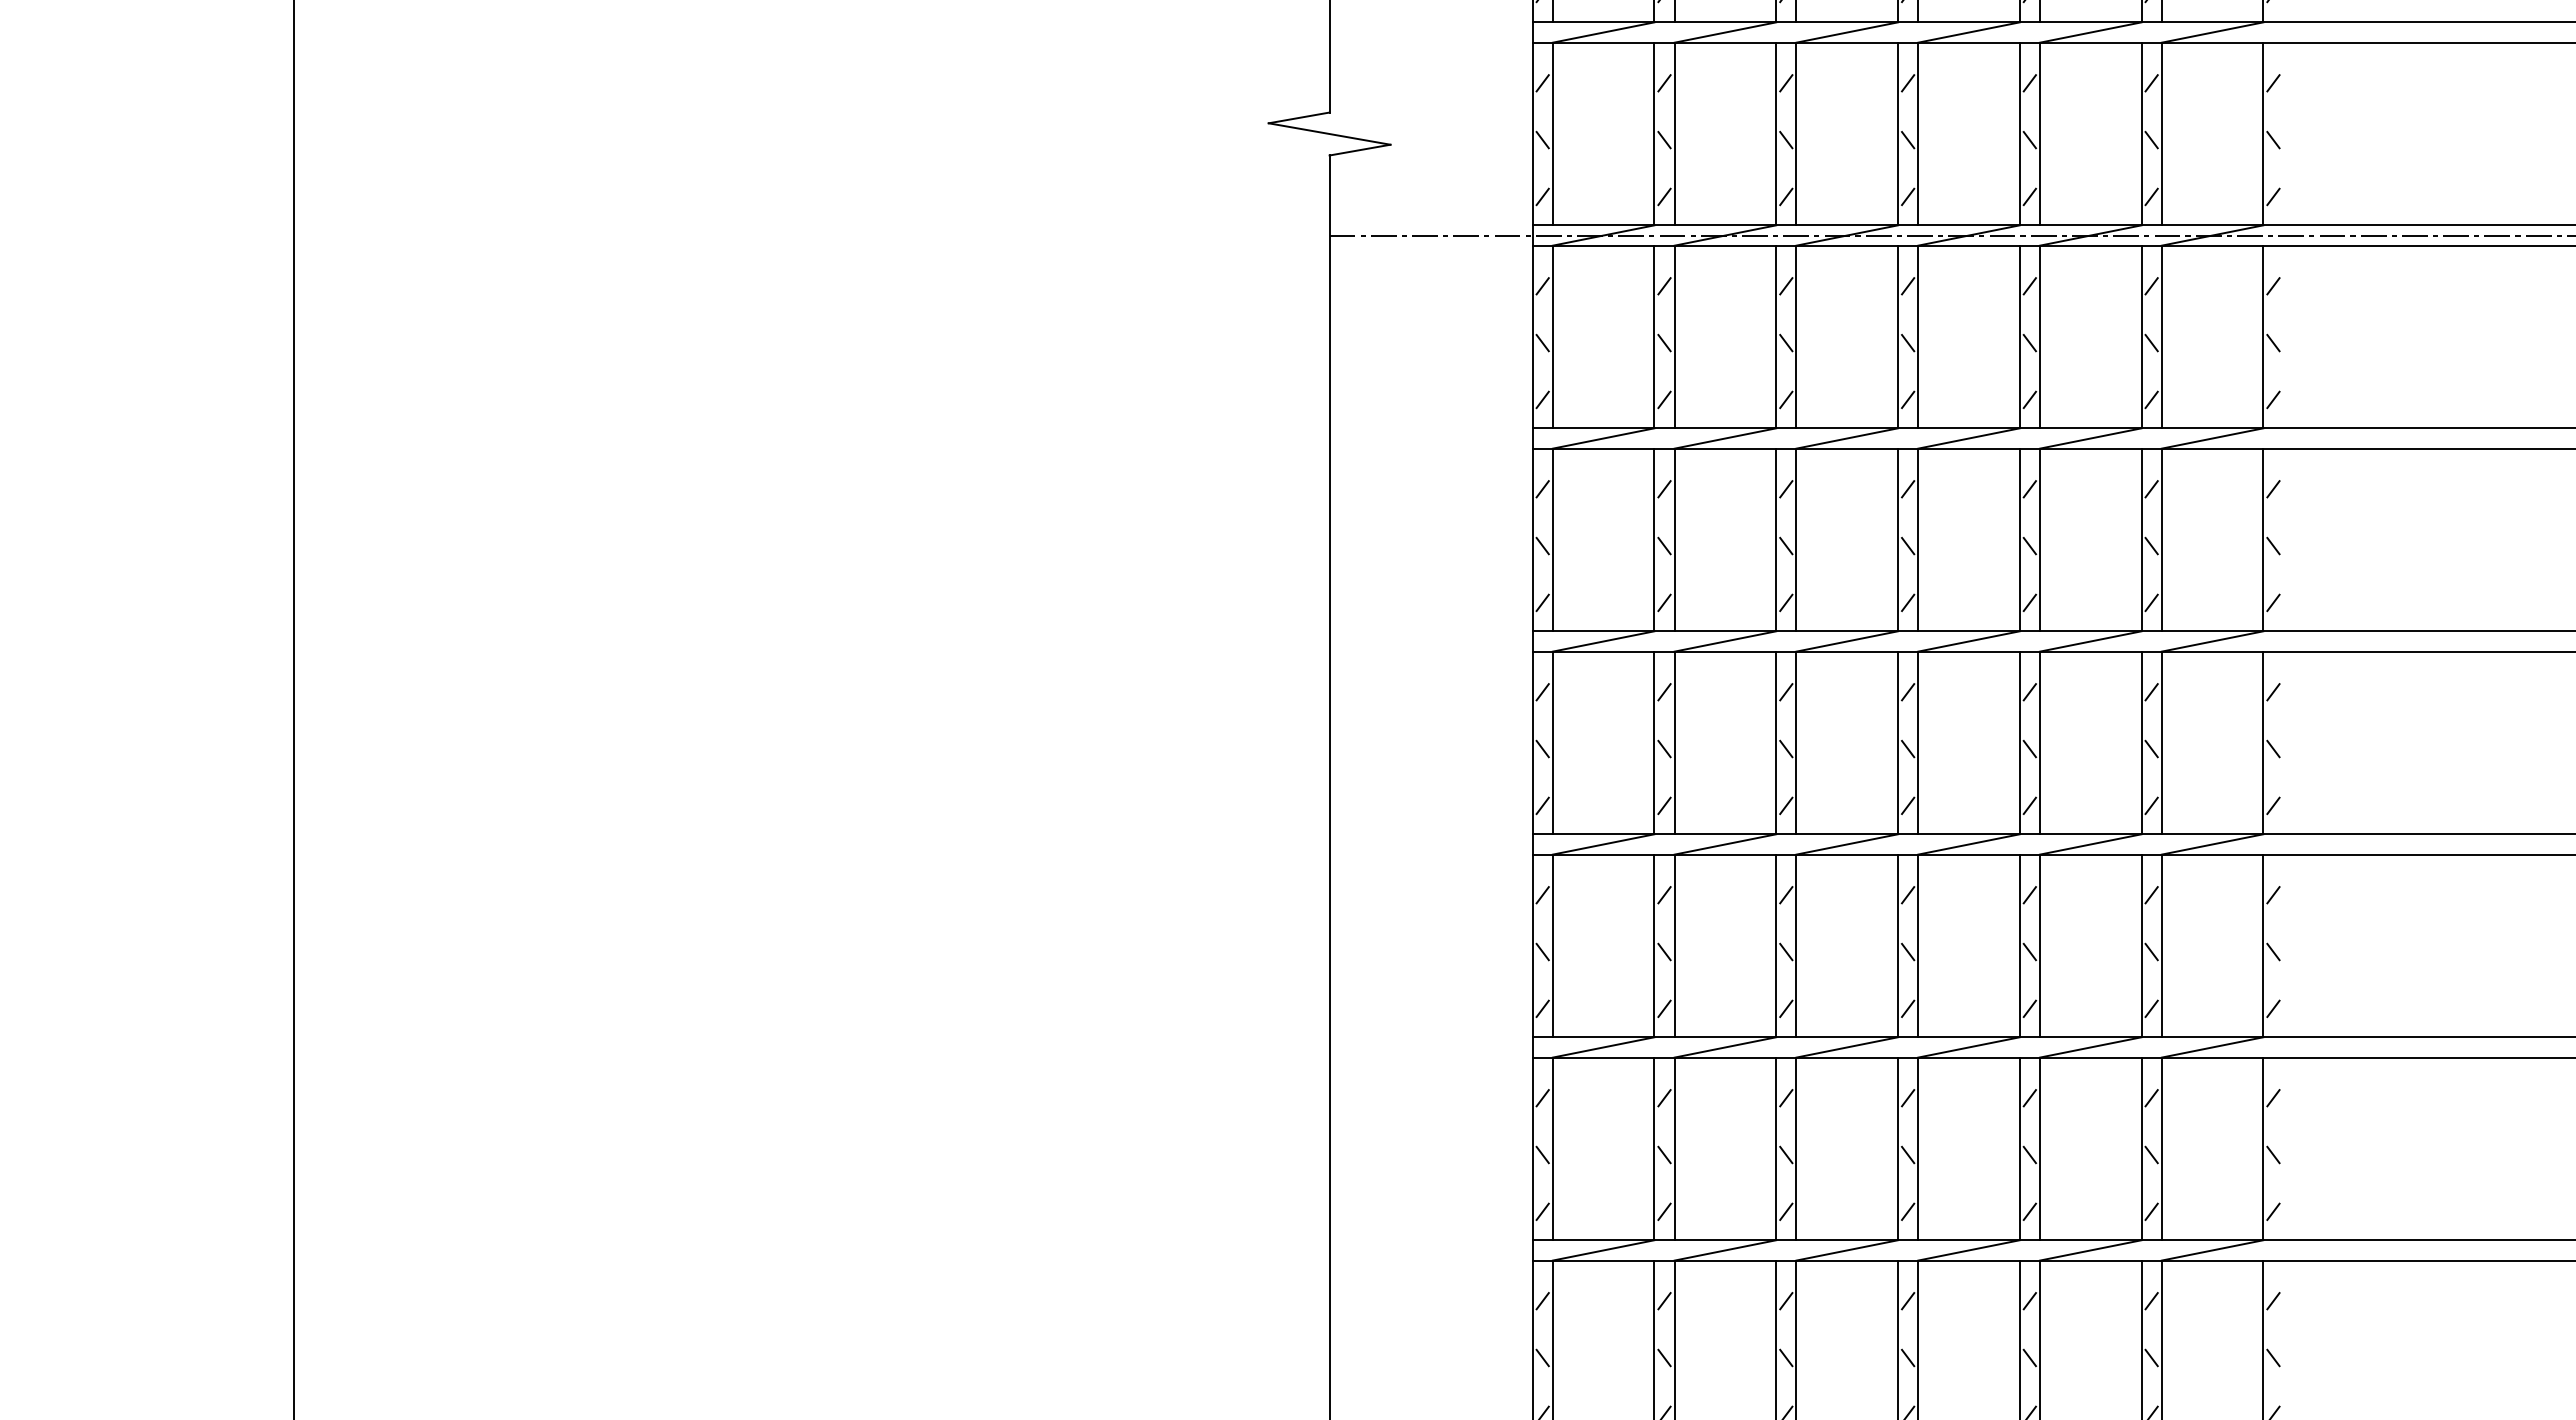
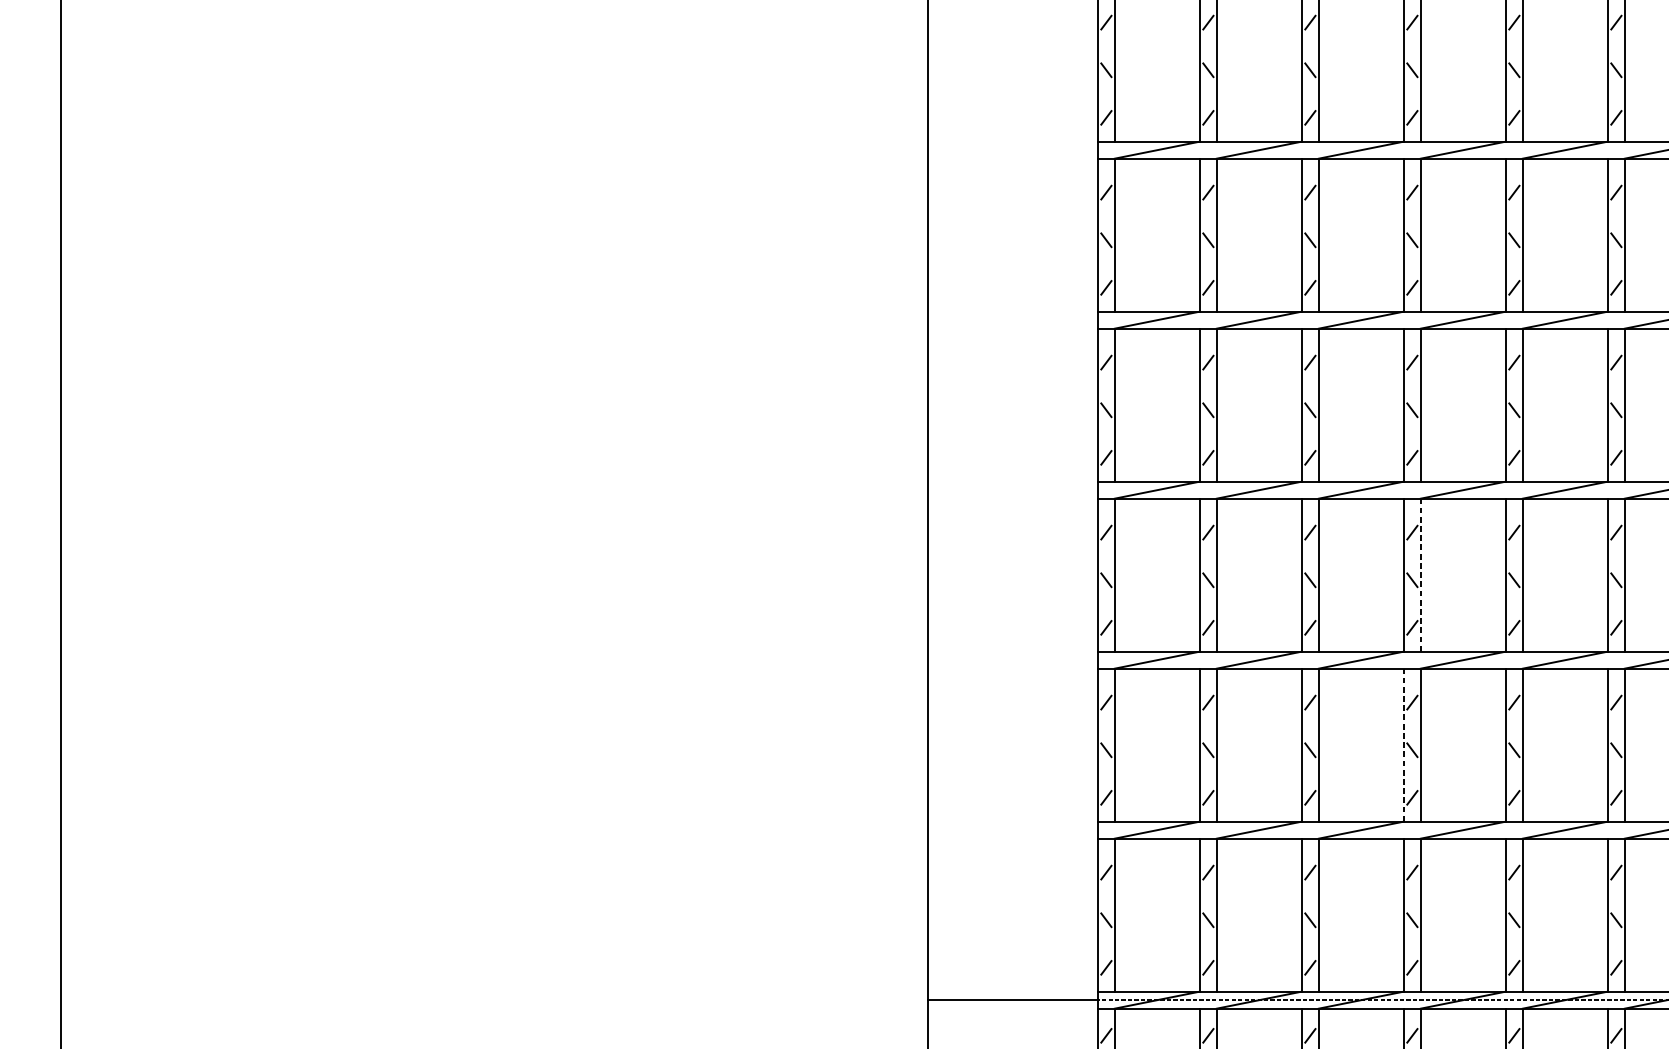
line: (1918, 945) -> (1421, 574), solid -> dashed
line: (1897, 1148) -> (1403, 744), solid -> dashed

